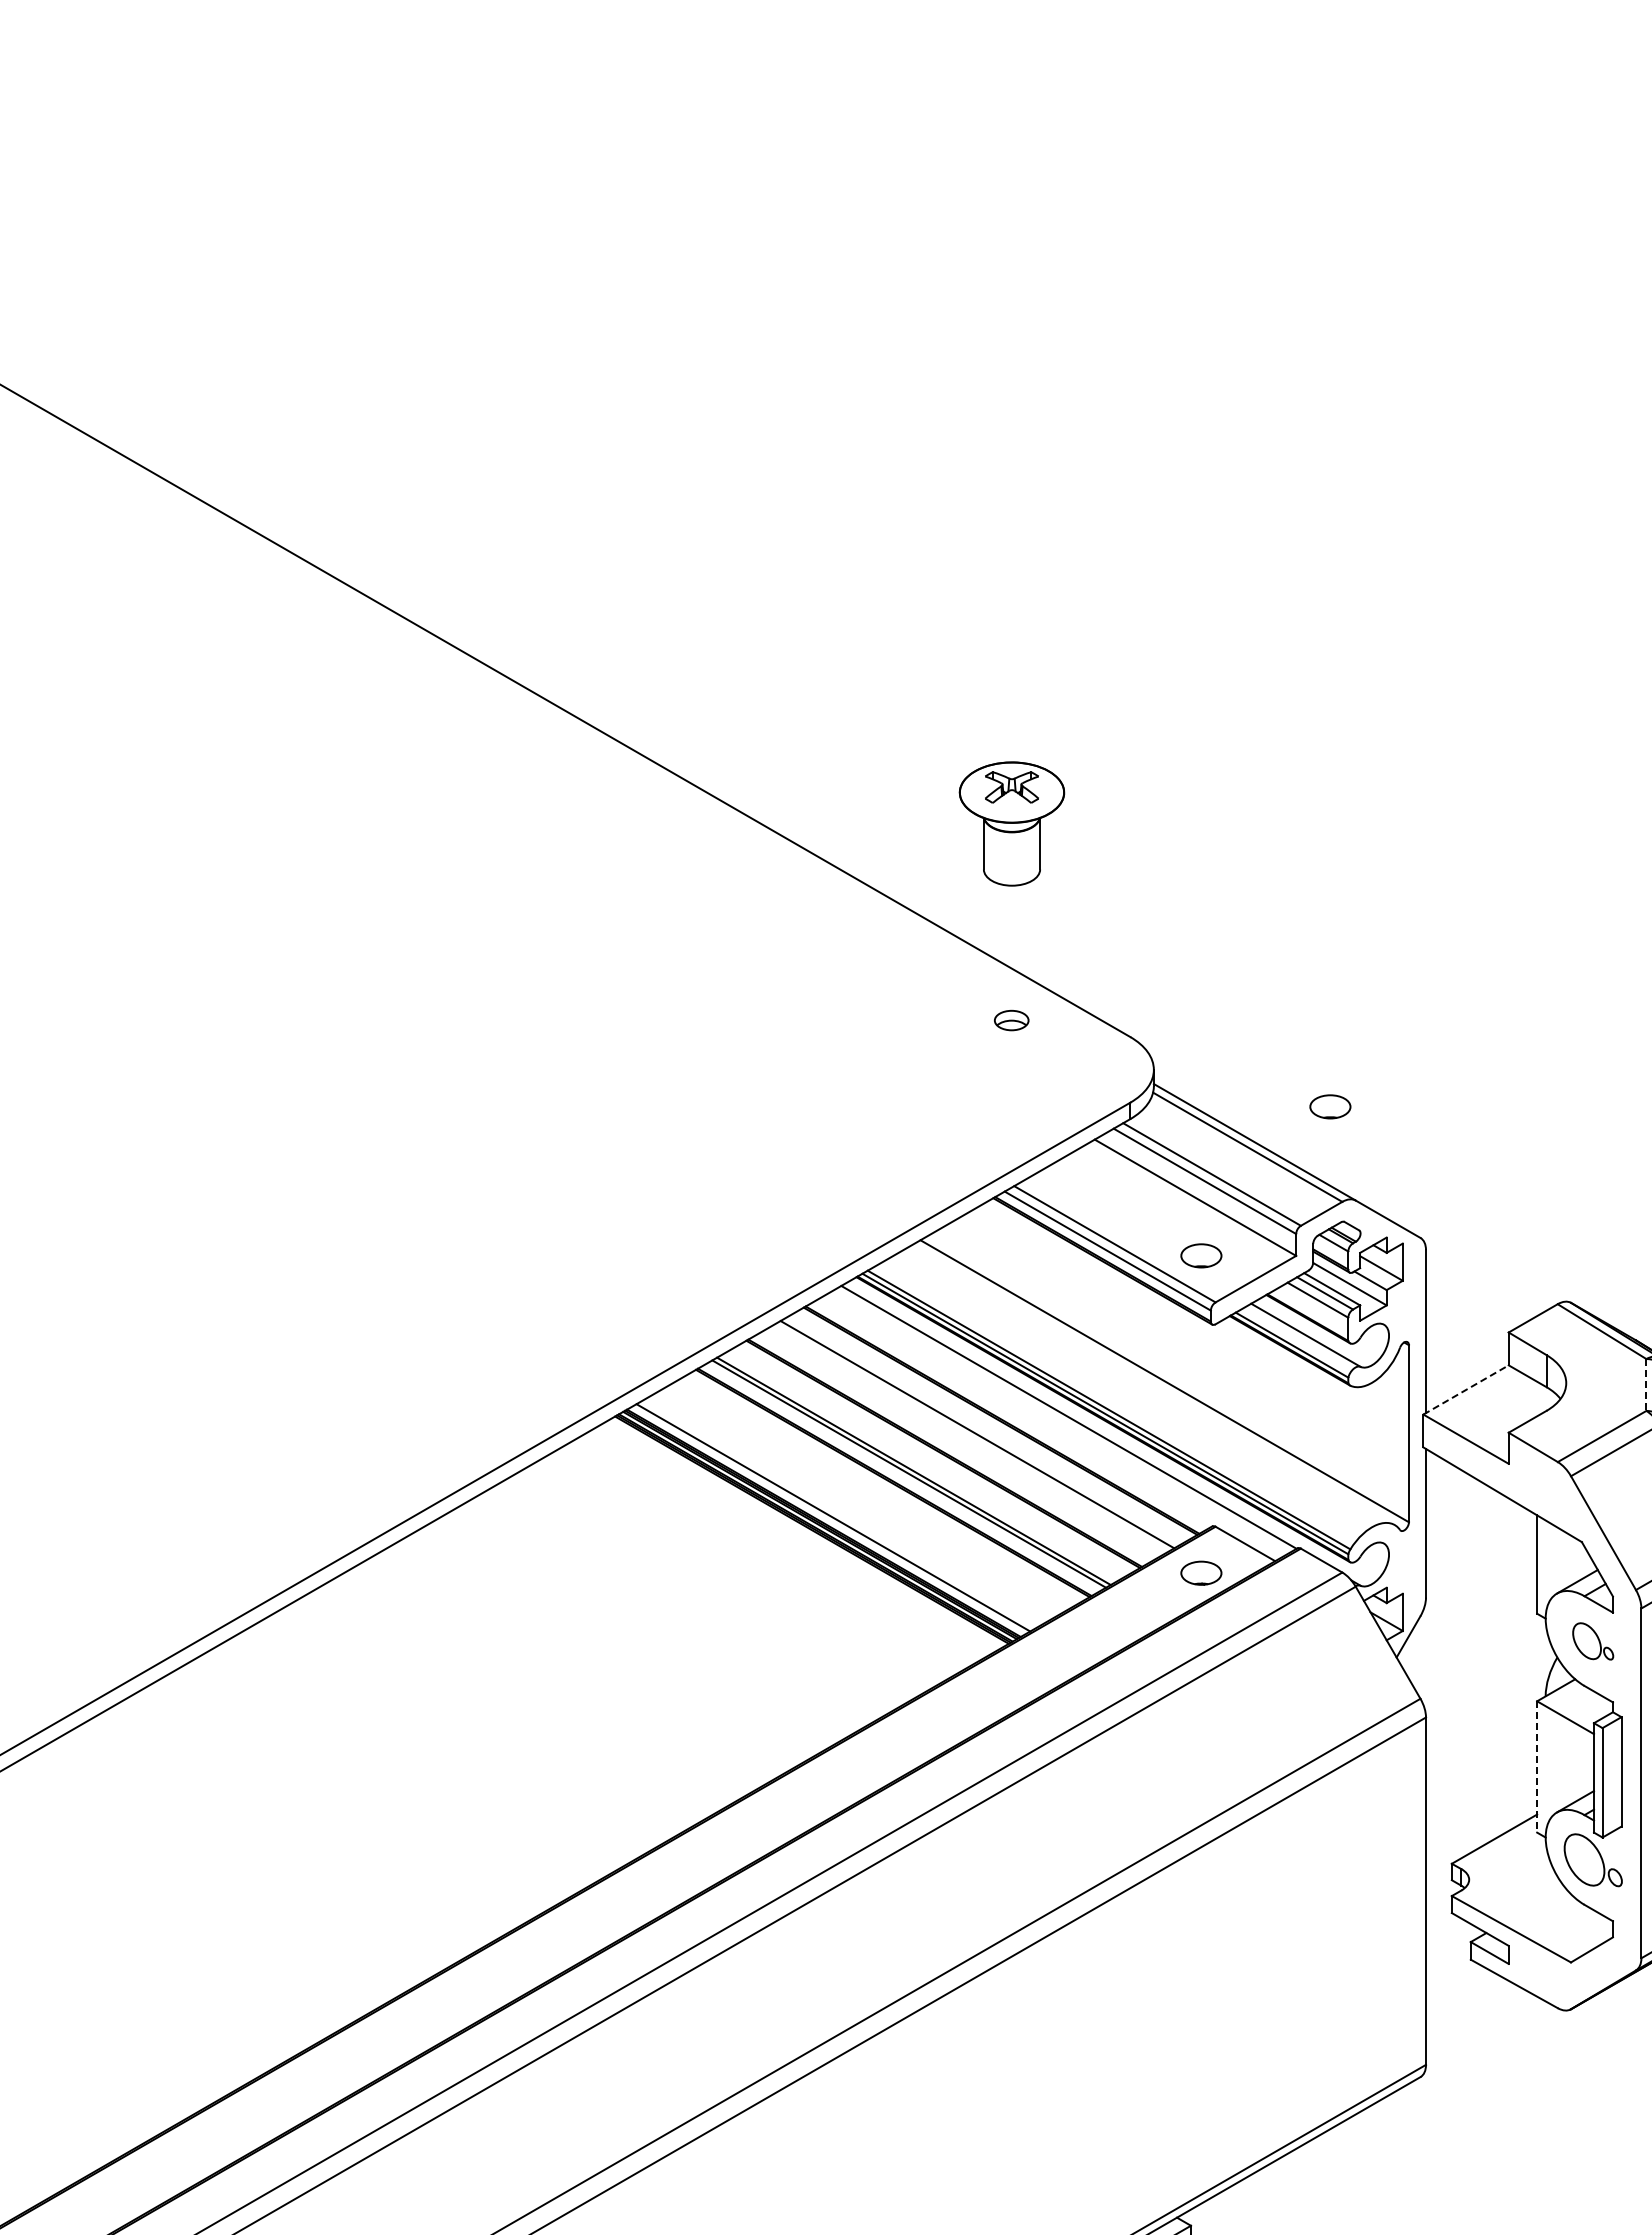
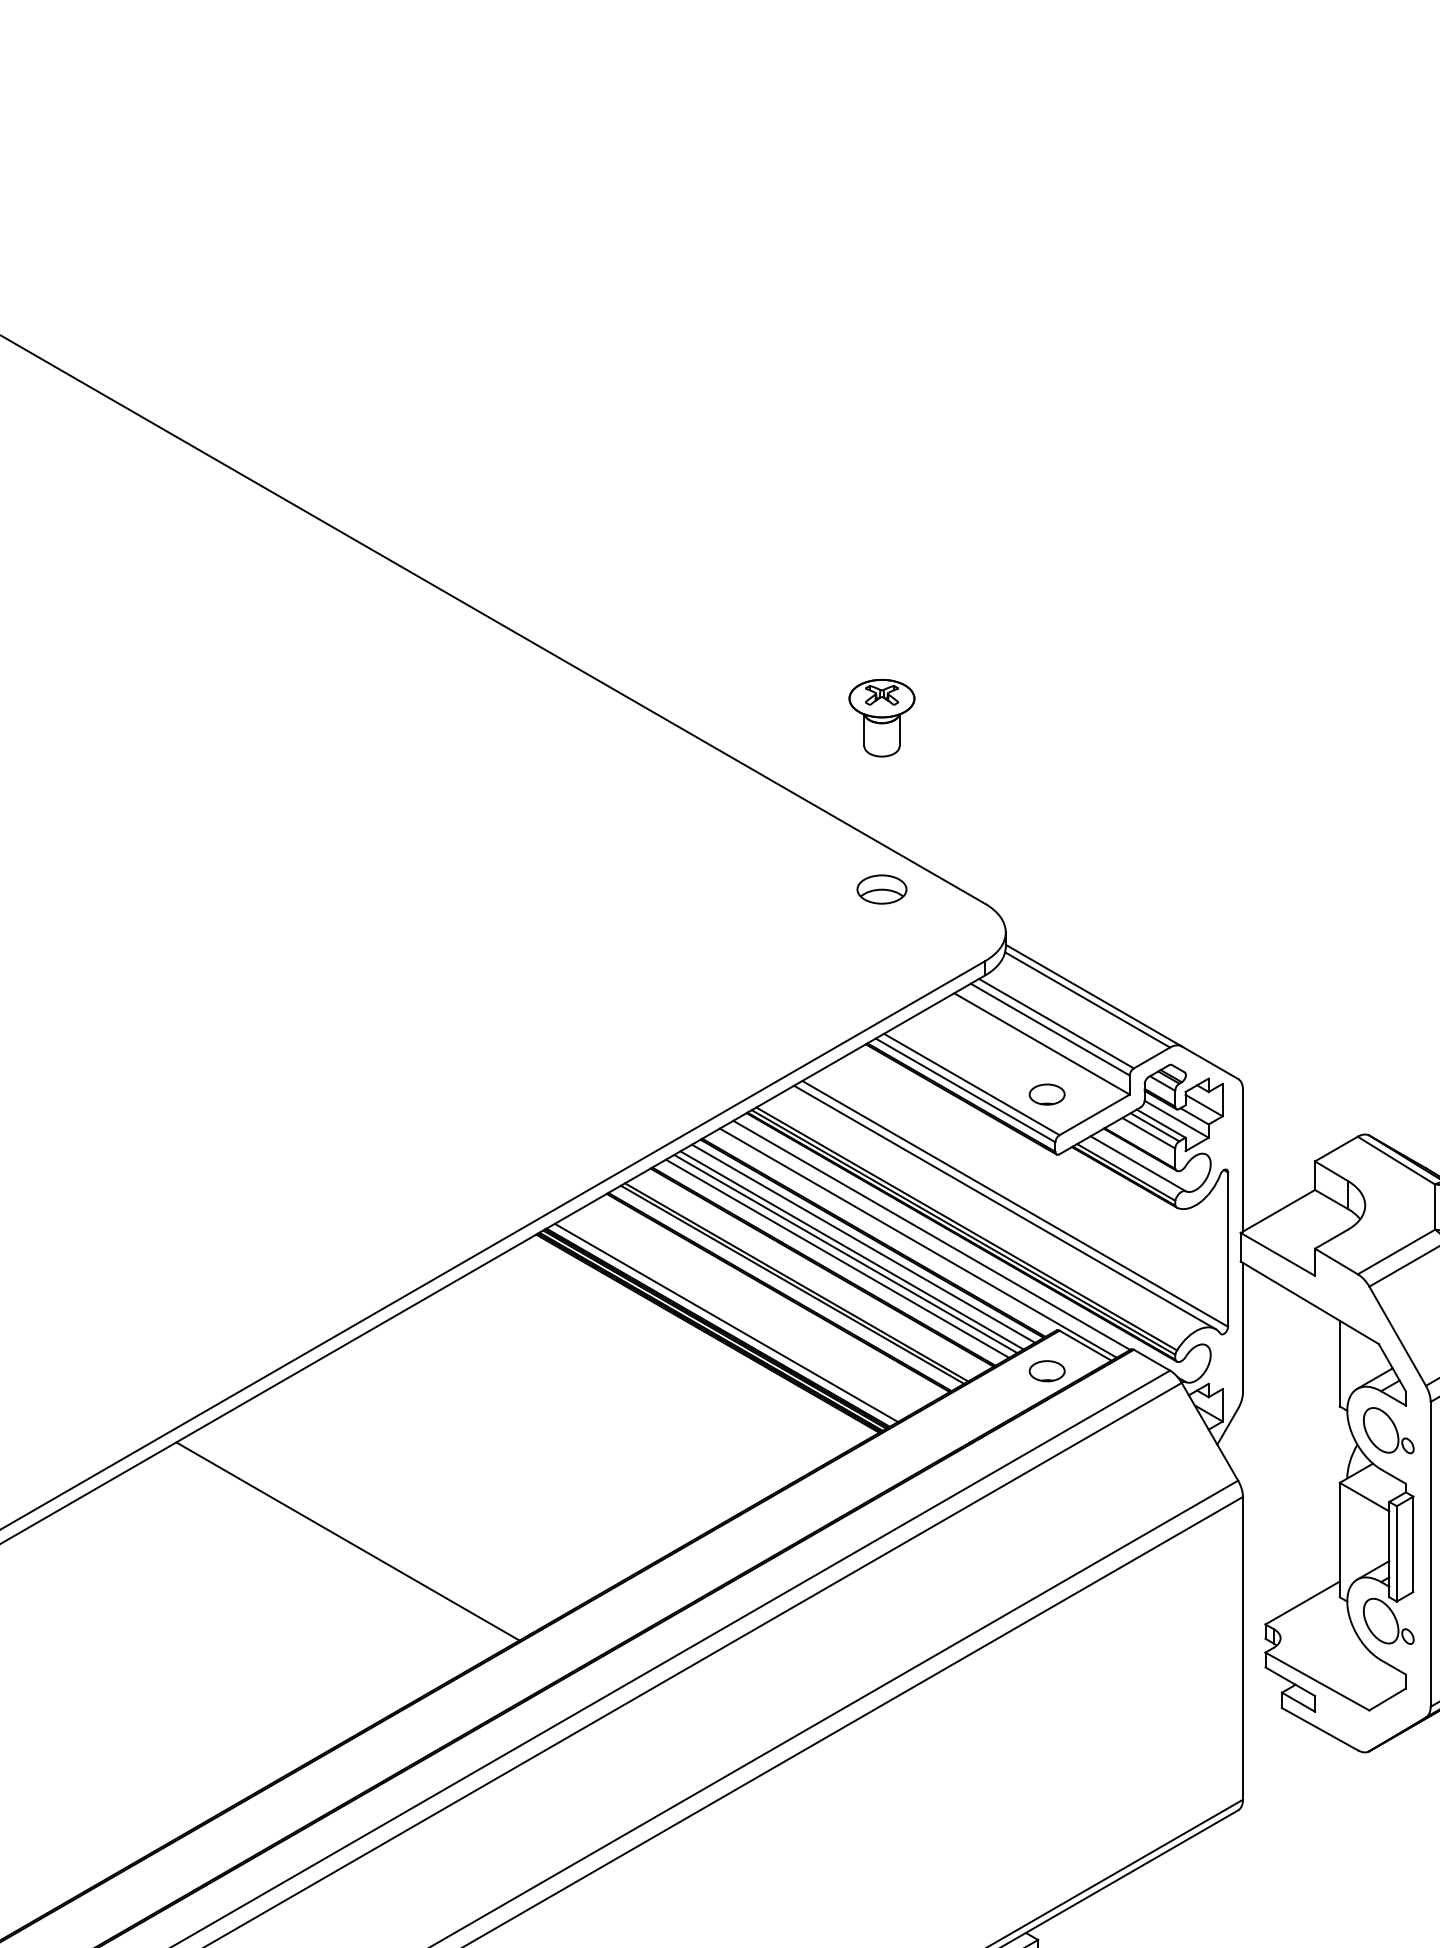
part: (1011, 823) -> (881, 717), size x0.71
part: (1011, 1020) -> (881, 889), size x1.67
part: (1330, 1106) -> (1159, 964), removed
line: (1152, 1385) -> (1004, 1207), added
line: (1646, 1385) -> (1435, 1207), dashed -> solid
line: (1466, 1389) -> (1278, 1211), dashed -> solid
line: (1053, 1425) -> (918, 1242), added
line: (990, 1426) -> (863, 1243), added
line: (970, 1438) -> (845, 1253), added
line: (960, 1443) -> (837, 1258), added
part: (1592, 1641) -> (1388, 1430), size x1.43
line: (1537, 1766) -> (1340, 1539), dashed -> solid
line: (398, 1768) -> (347, 1541), added

